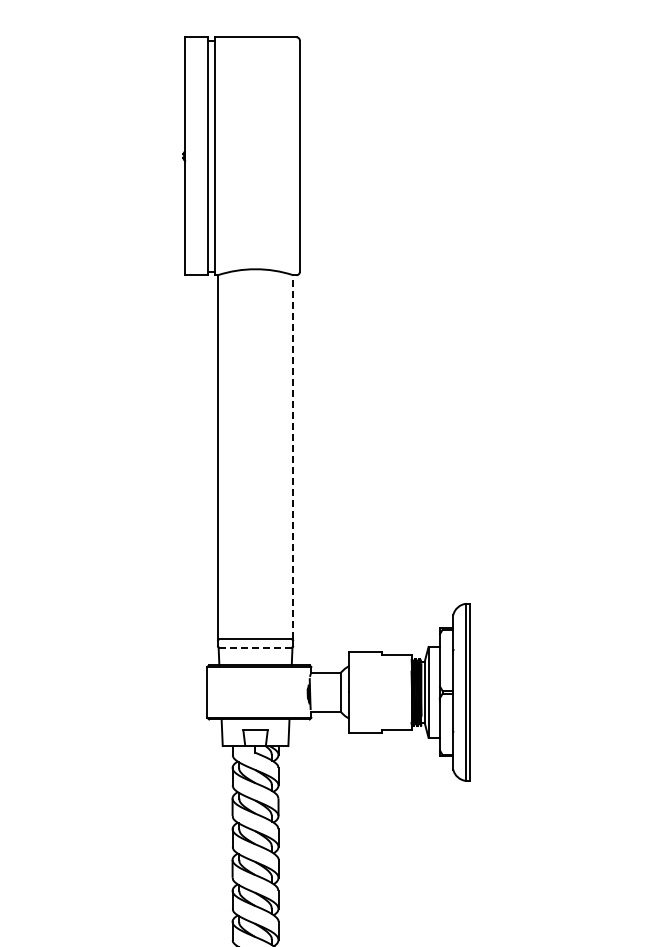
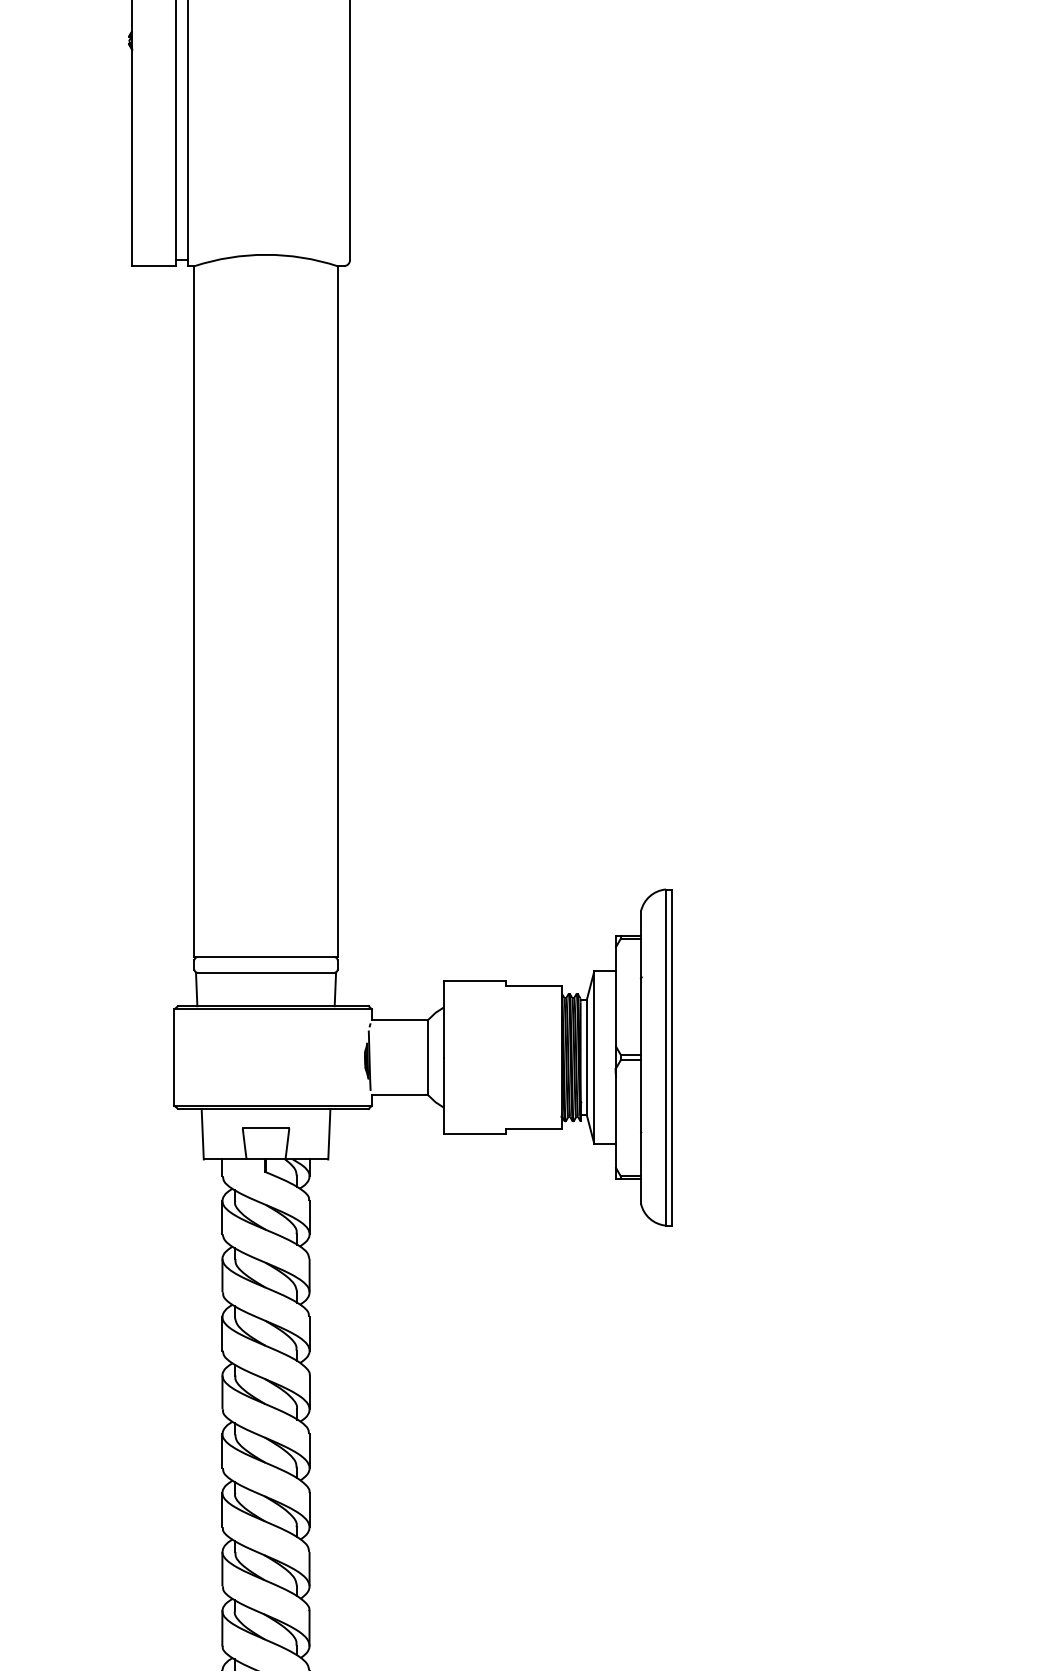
line: (293, 456) -> (338, 610), dashed -> solid
line: (255, 647) -> (265, 972), dashed -> solid

